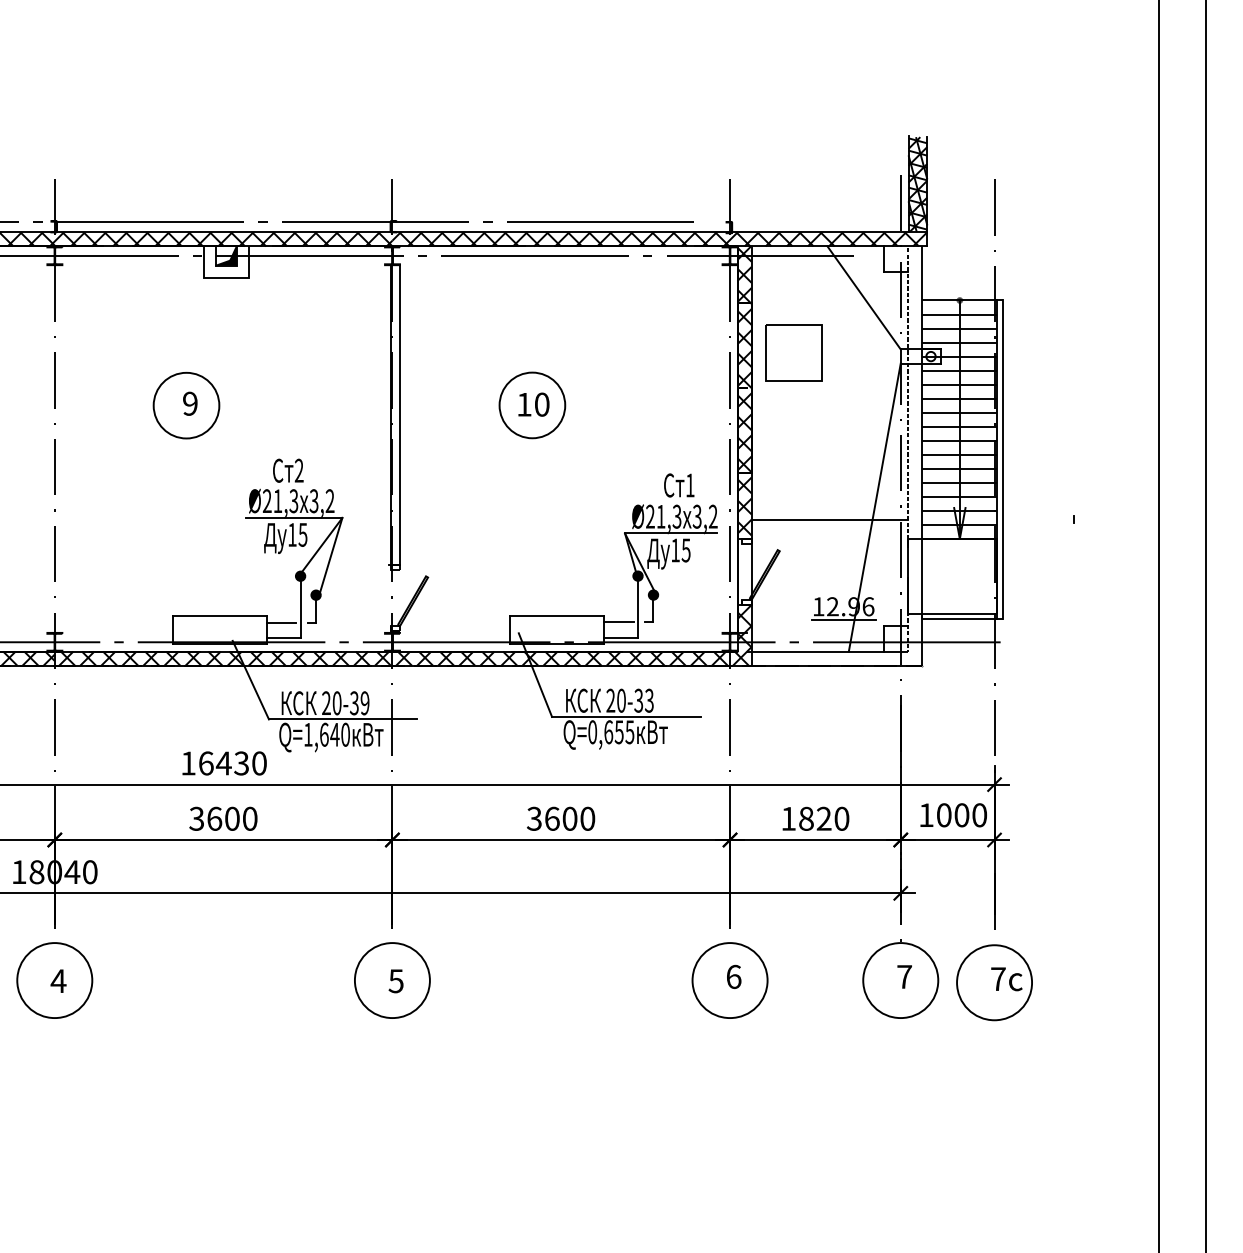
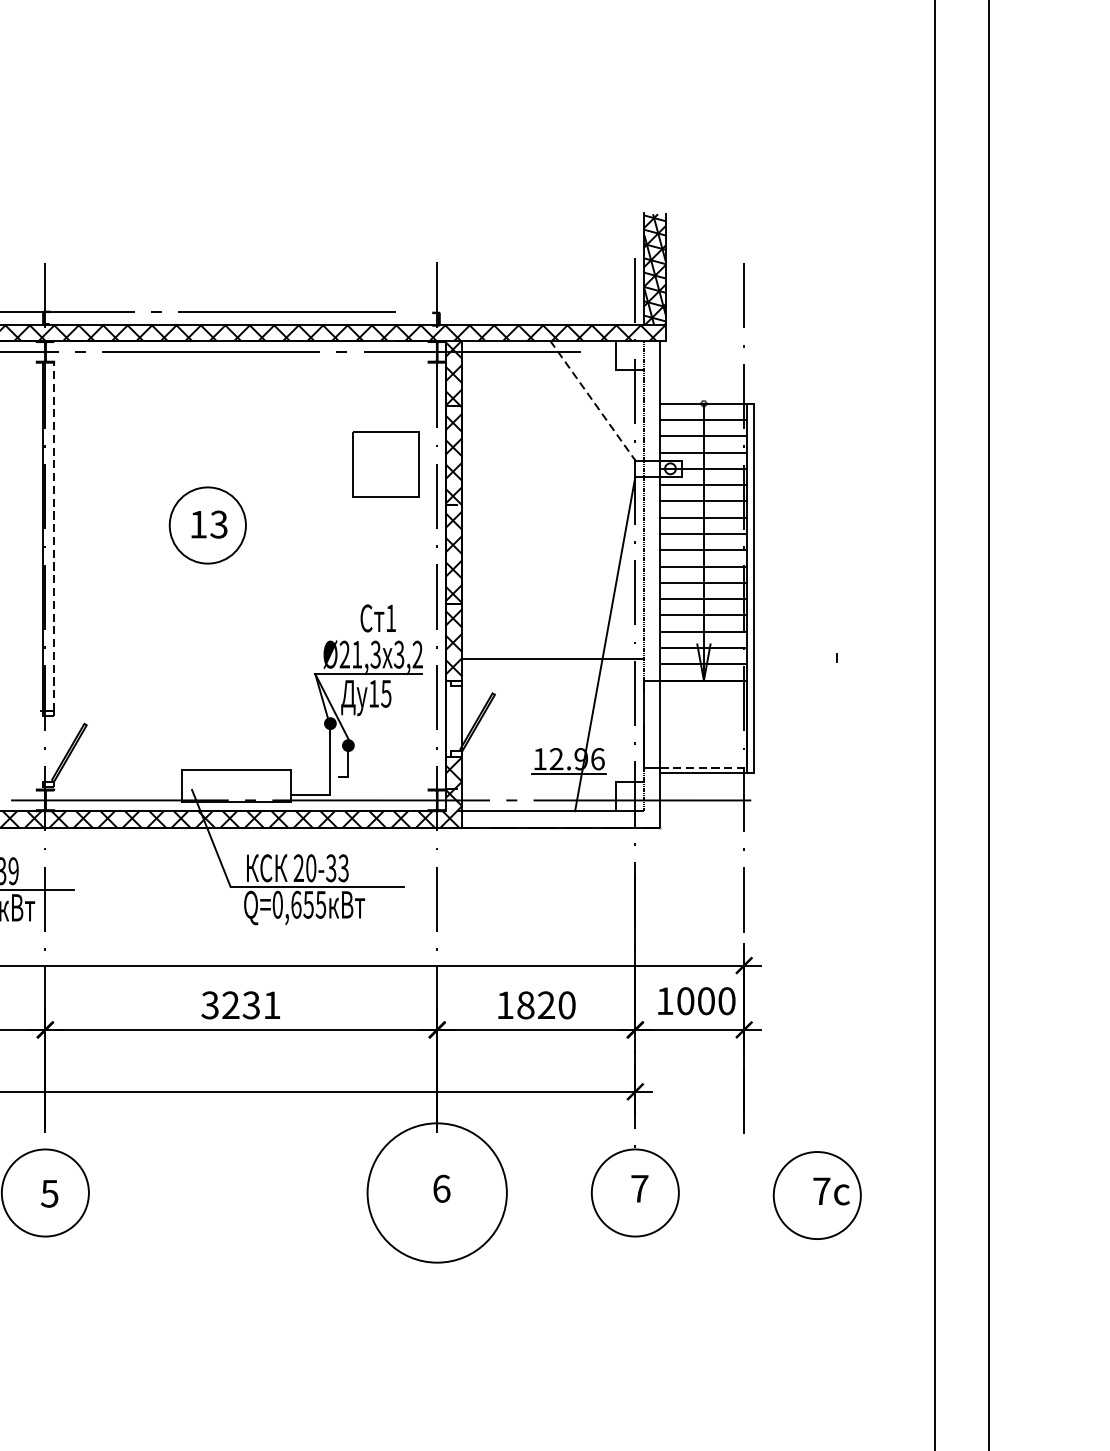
line: (864, 298) -> (593, 401), solid -> dashed
part: (793, 352) -> (385, 464), moved
text: (541, 404) -> (218, 524), 10 -> 13
line: (399, 414) -> (53, 536), solid -> dashed
line: (959, 614) -> (703, 768), solid -> dashed
line: (618, 622) -> (307, 777), removed
text: (570, 818) -> (252, 1004), 3600 -> 3231
circle: (729, 980) -> (436, 1192), size x1.6
part: (994, 982) -> (817, 1195), moved

